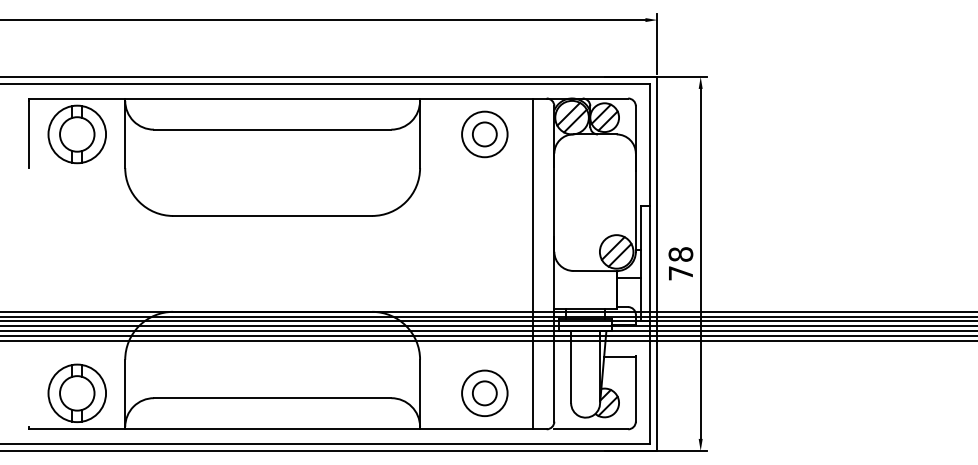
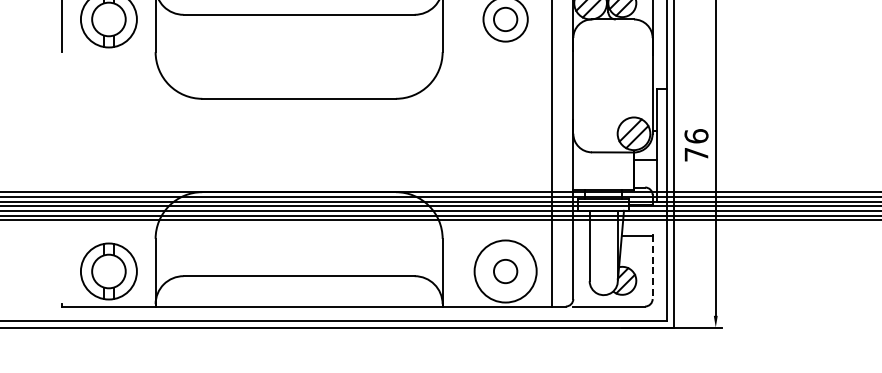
text: (680, 254) -> (696, 136), 78 -> 76
line: (635, 388) -> (652, 266), solid -> dashed
circle: (484, 393) -> (505, 271), size x1.4

